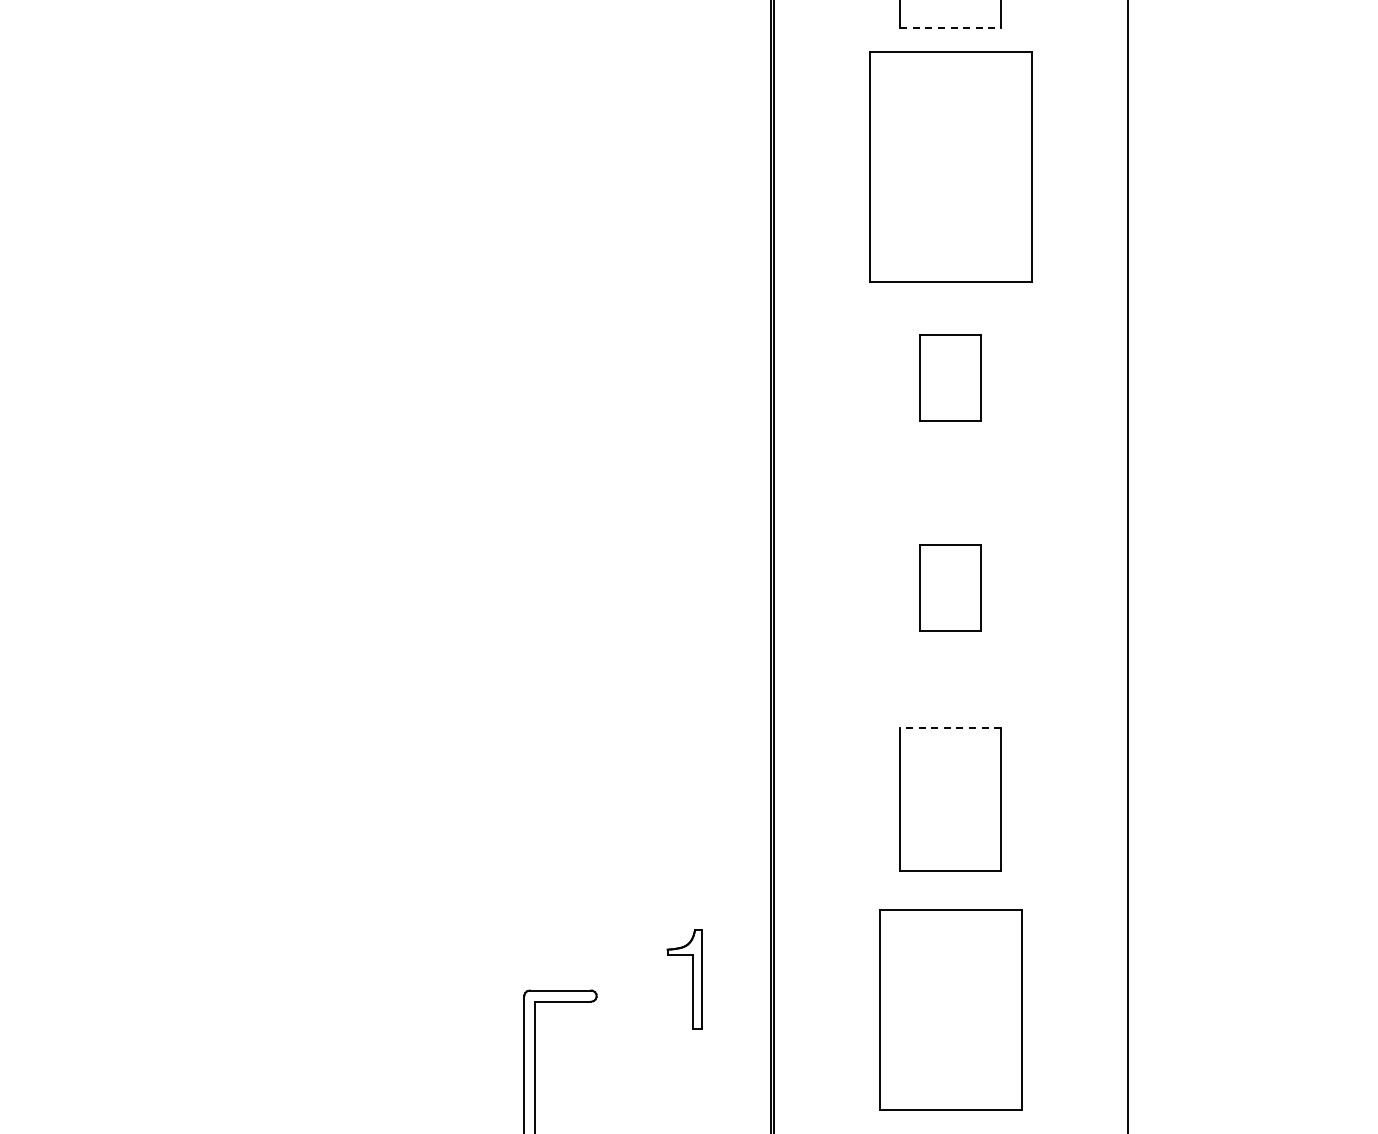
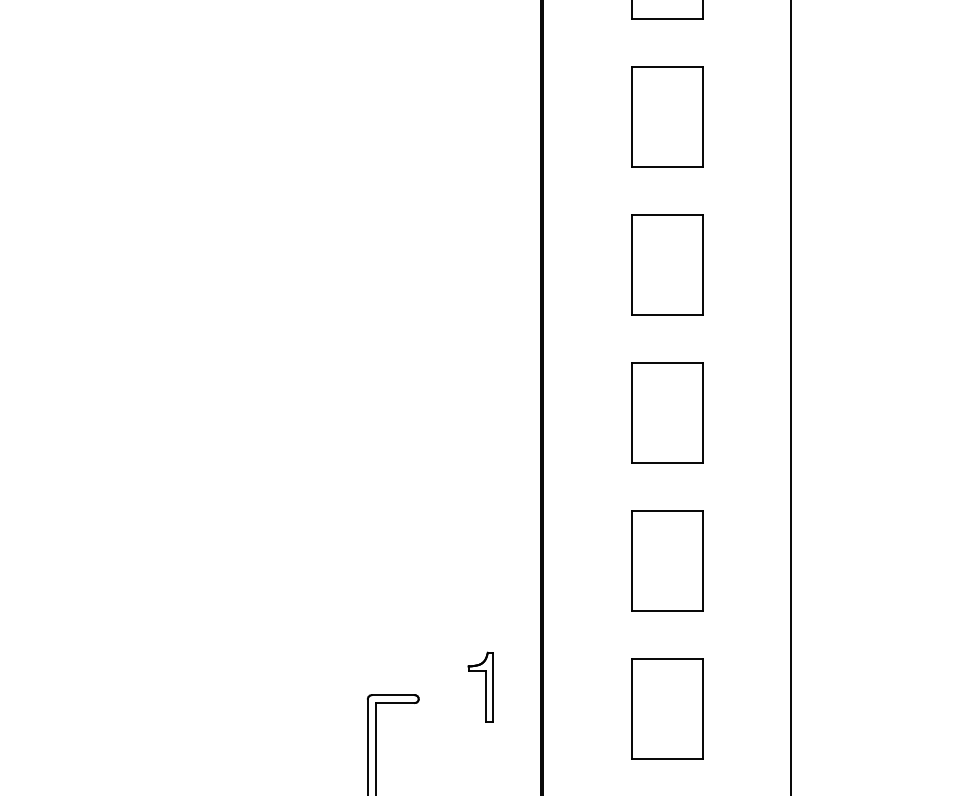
line: (950, 27) -> (666, 19), dashed -> solid
part: (950, 166) -> (666, 116), size x0.62
part: (950, 377) -> (666, 265), size x1.67
part: (950, 588) -> (666, 413), size x1.67
line: (950, 727) -> (666, 510), dashed -> solid
part: (950, 1010) -> (666, 709), size x0.71

